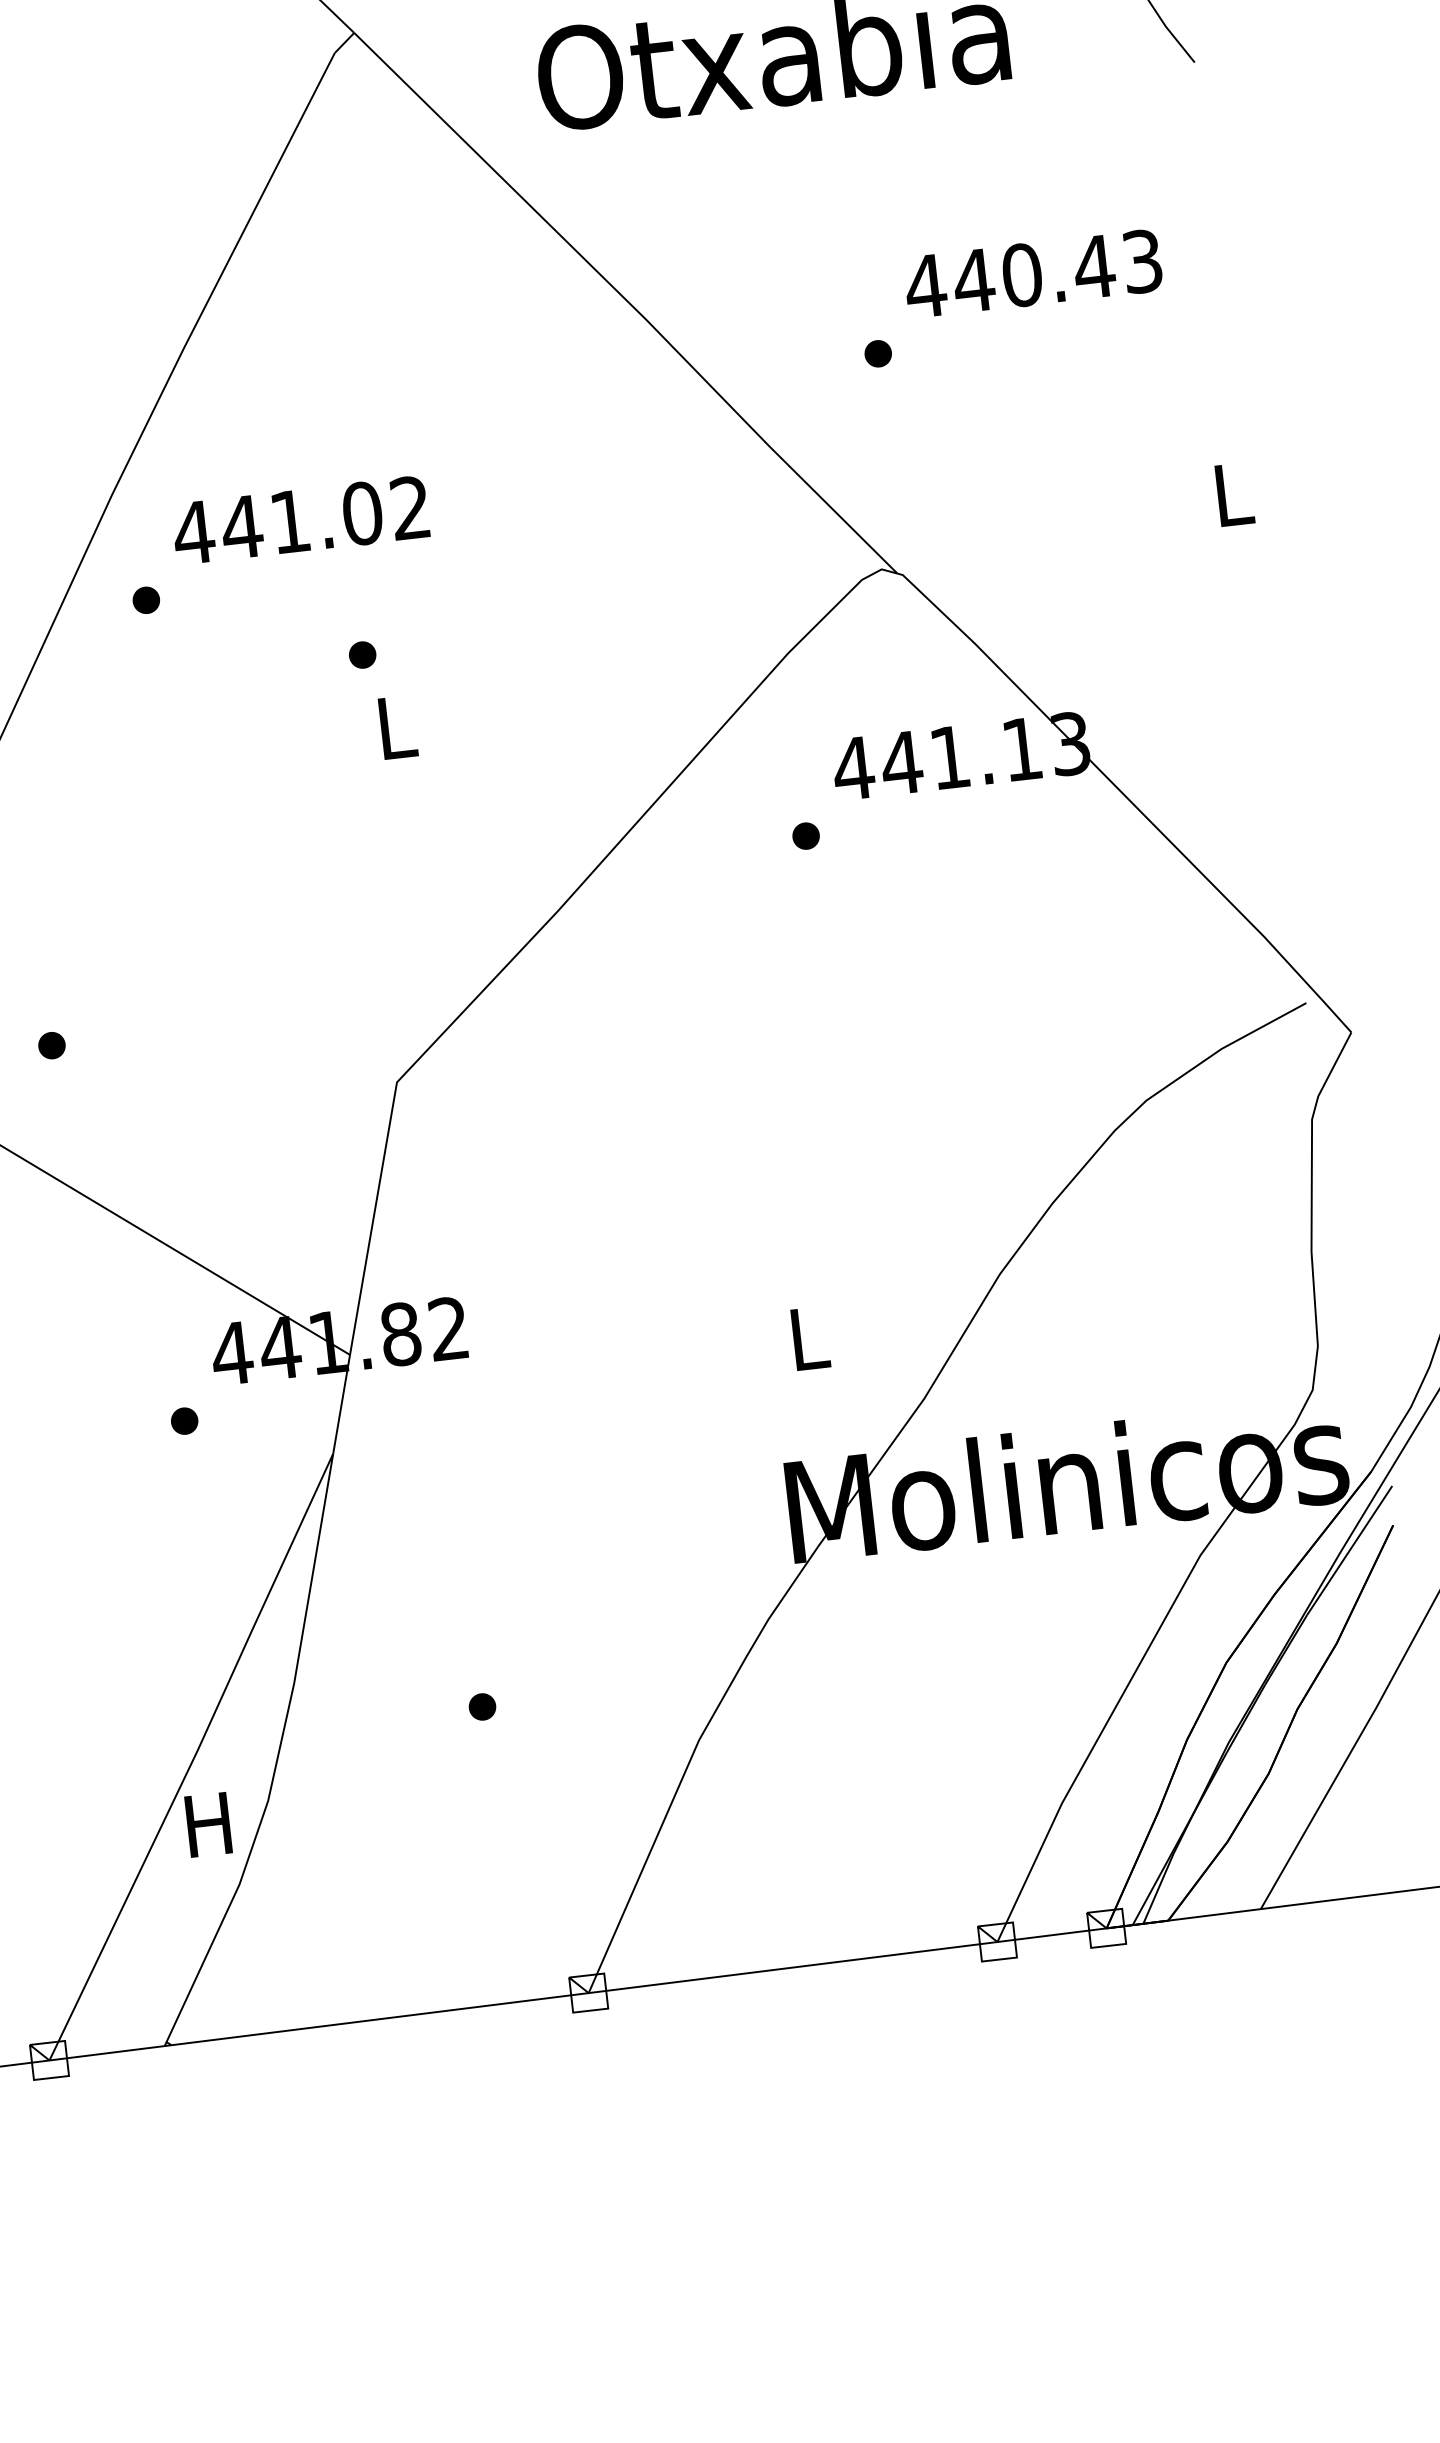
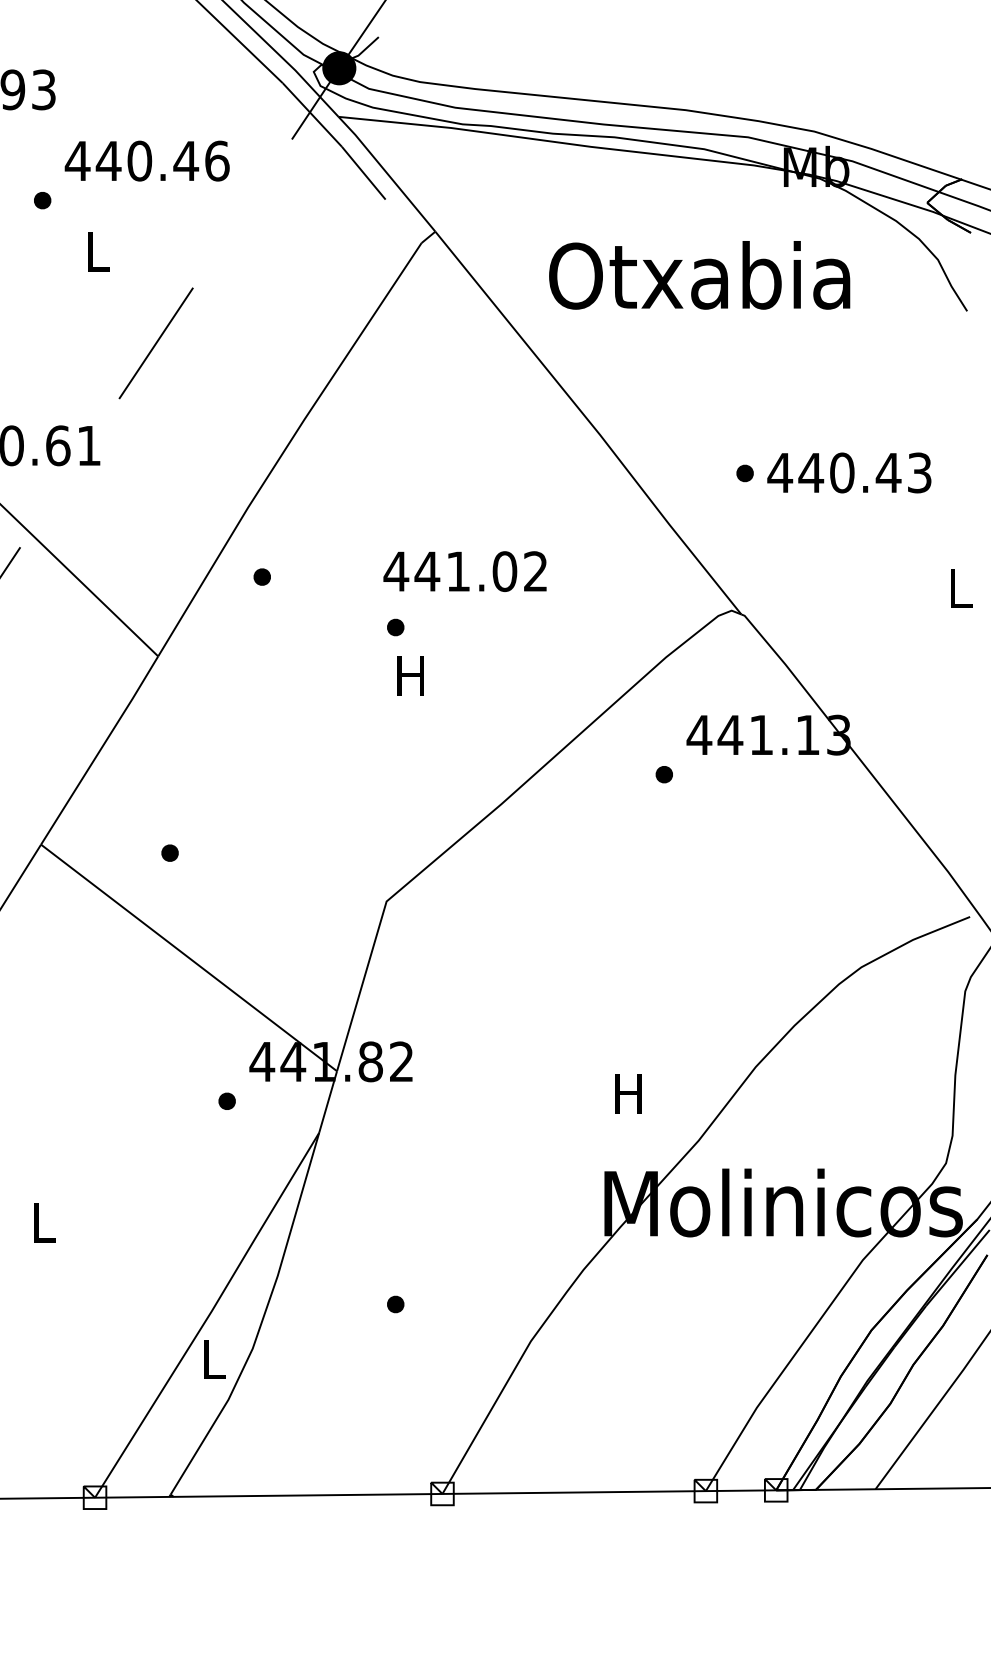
text: (1033, 273) -> (849, 472), moved
text: (299, 520) -> (464, 571), moved
text: (394, 726) -> (410, 675), L -> H
text: (806, 1337) -> (628, 1093), L -> H
text: (209, 1824) -> (213, 1359), H -> L

